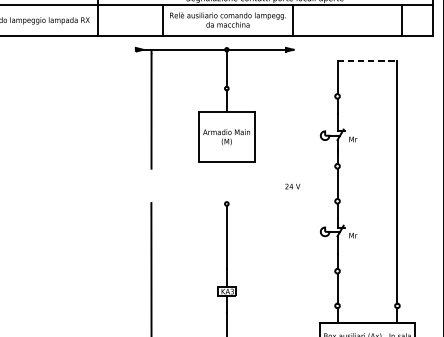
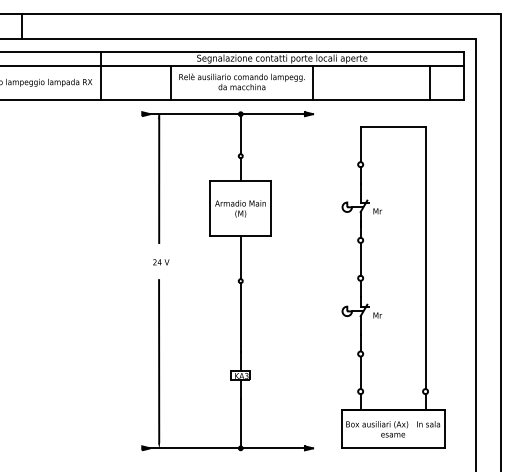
line: (367, 61) -> (393, 126), dashed -> solid
line: (226, 182) -> (240, 257), added
text: (293, 186) -> (161, 262), moved

